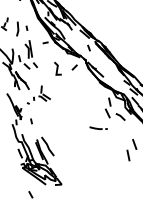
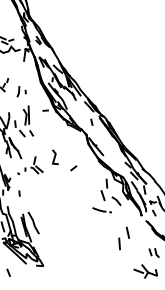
part: (21, 28) -> (21, 91), size x0.7
line: (74, 67) -> (73, 168), moved
line: (57, 68) -> (54, 157), moved
part: (98, 128) -> (101, 210), moved

